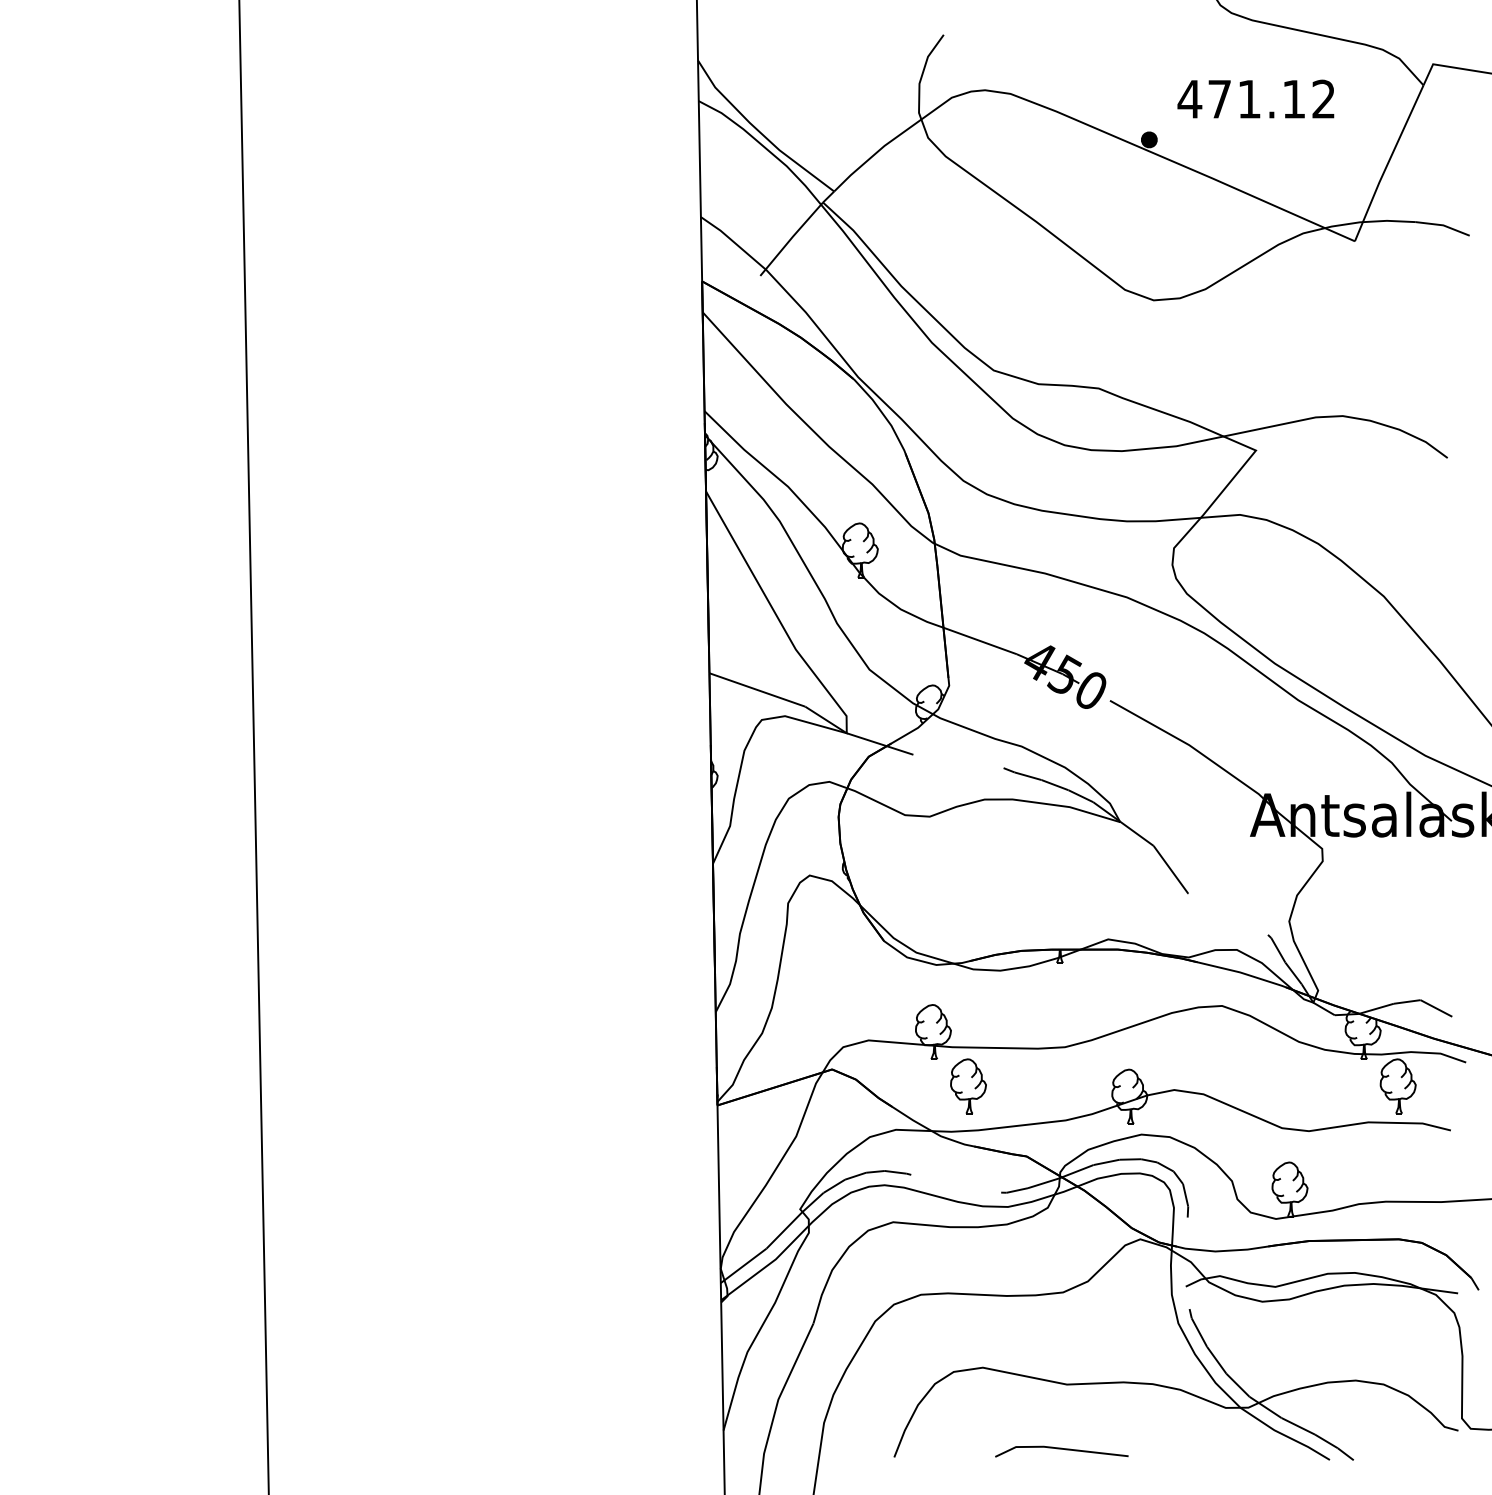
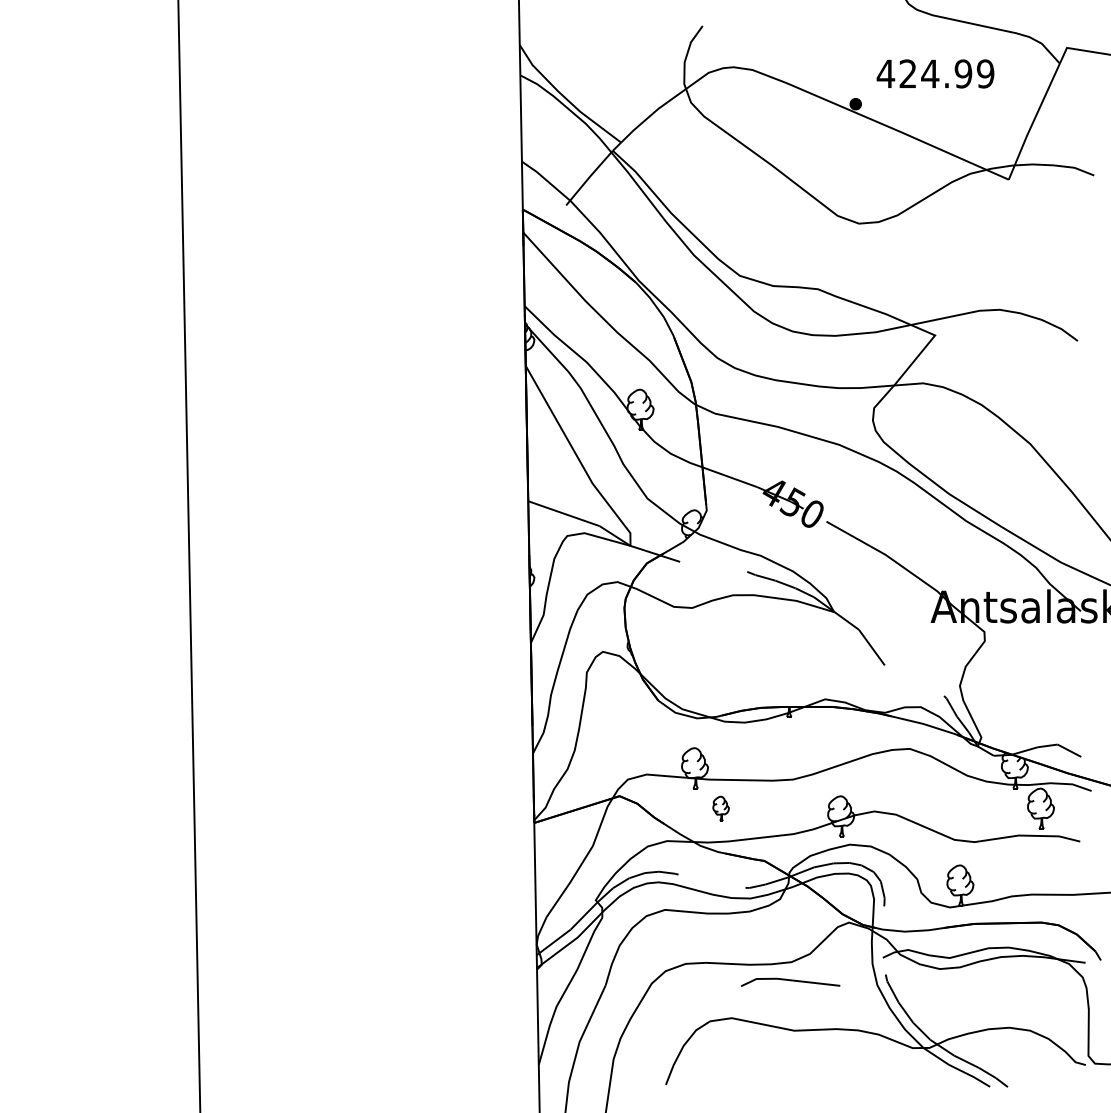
text: (1271, 98) -> (946, 73), 471.12 -> 424.99
part: (968, 1086) -> (721, 808), size x0.6
line: (1061, 1449) -> (790, 980), moved

